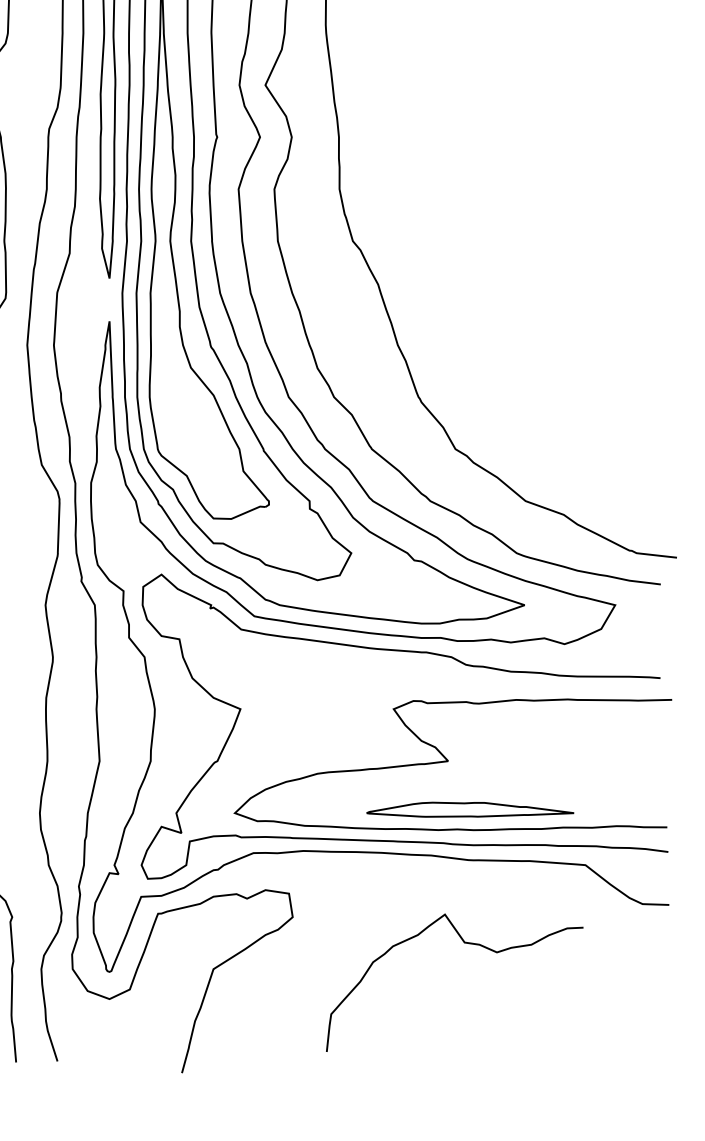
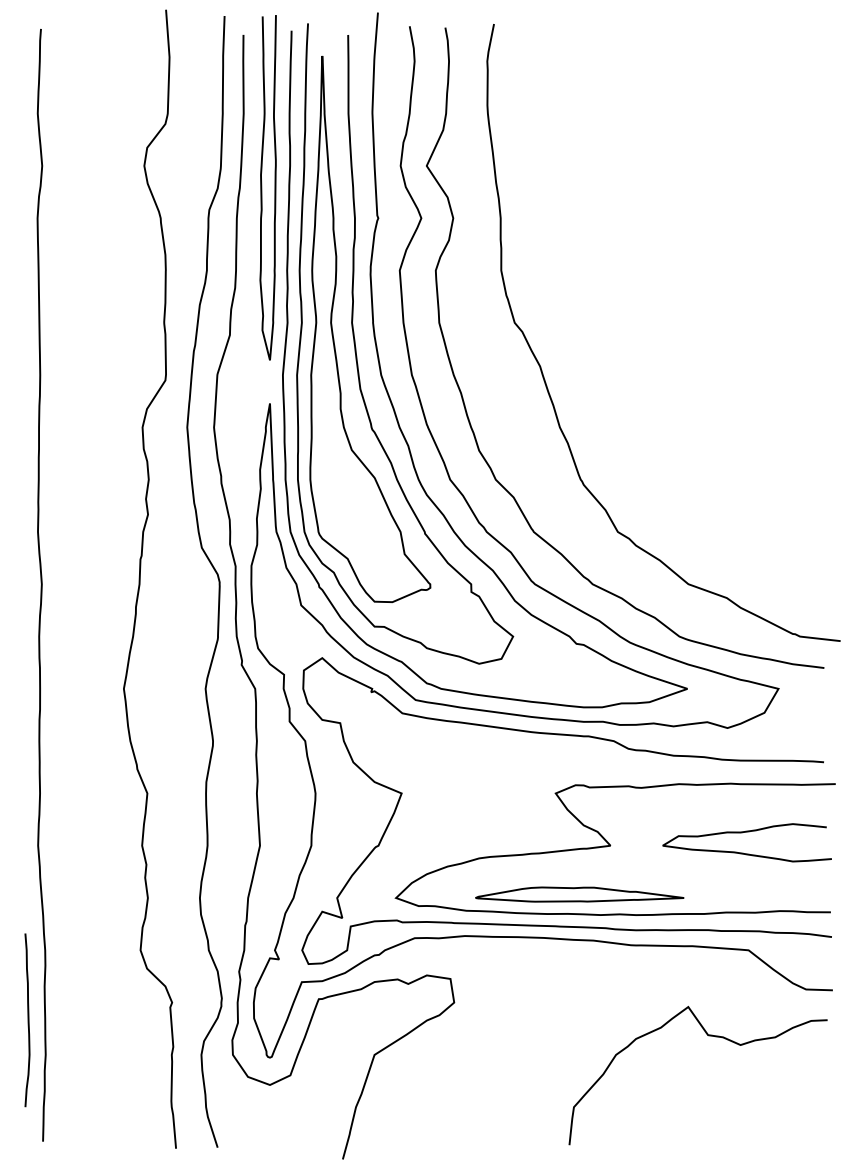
curve: (579, 749) -> (742, 833), added
part: (470, 809) -> (579, 894), moved
curve: (465, 943) -> (708, 1036), moved

